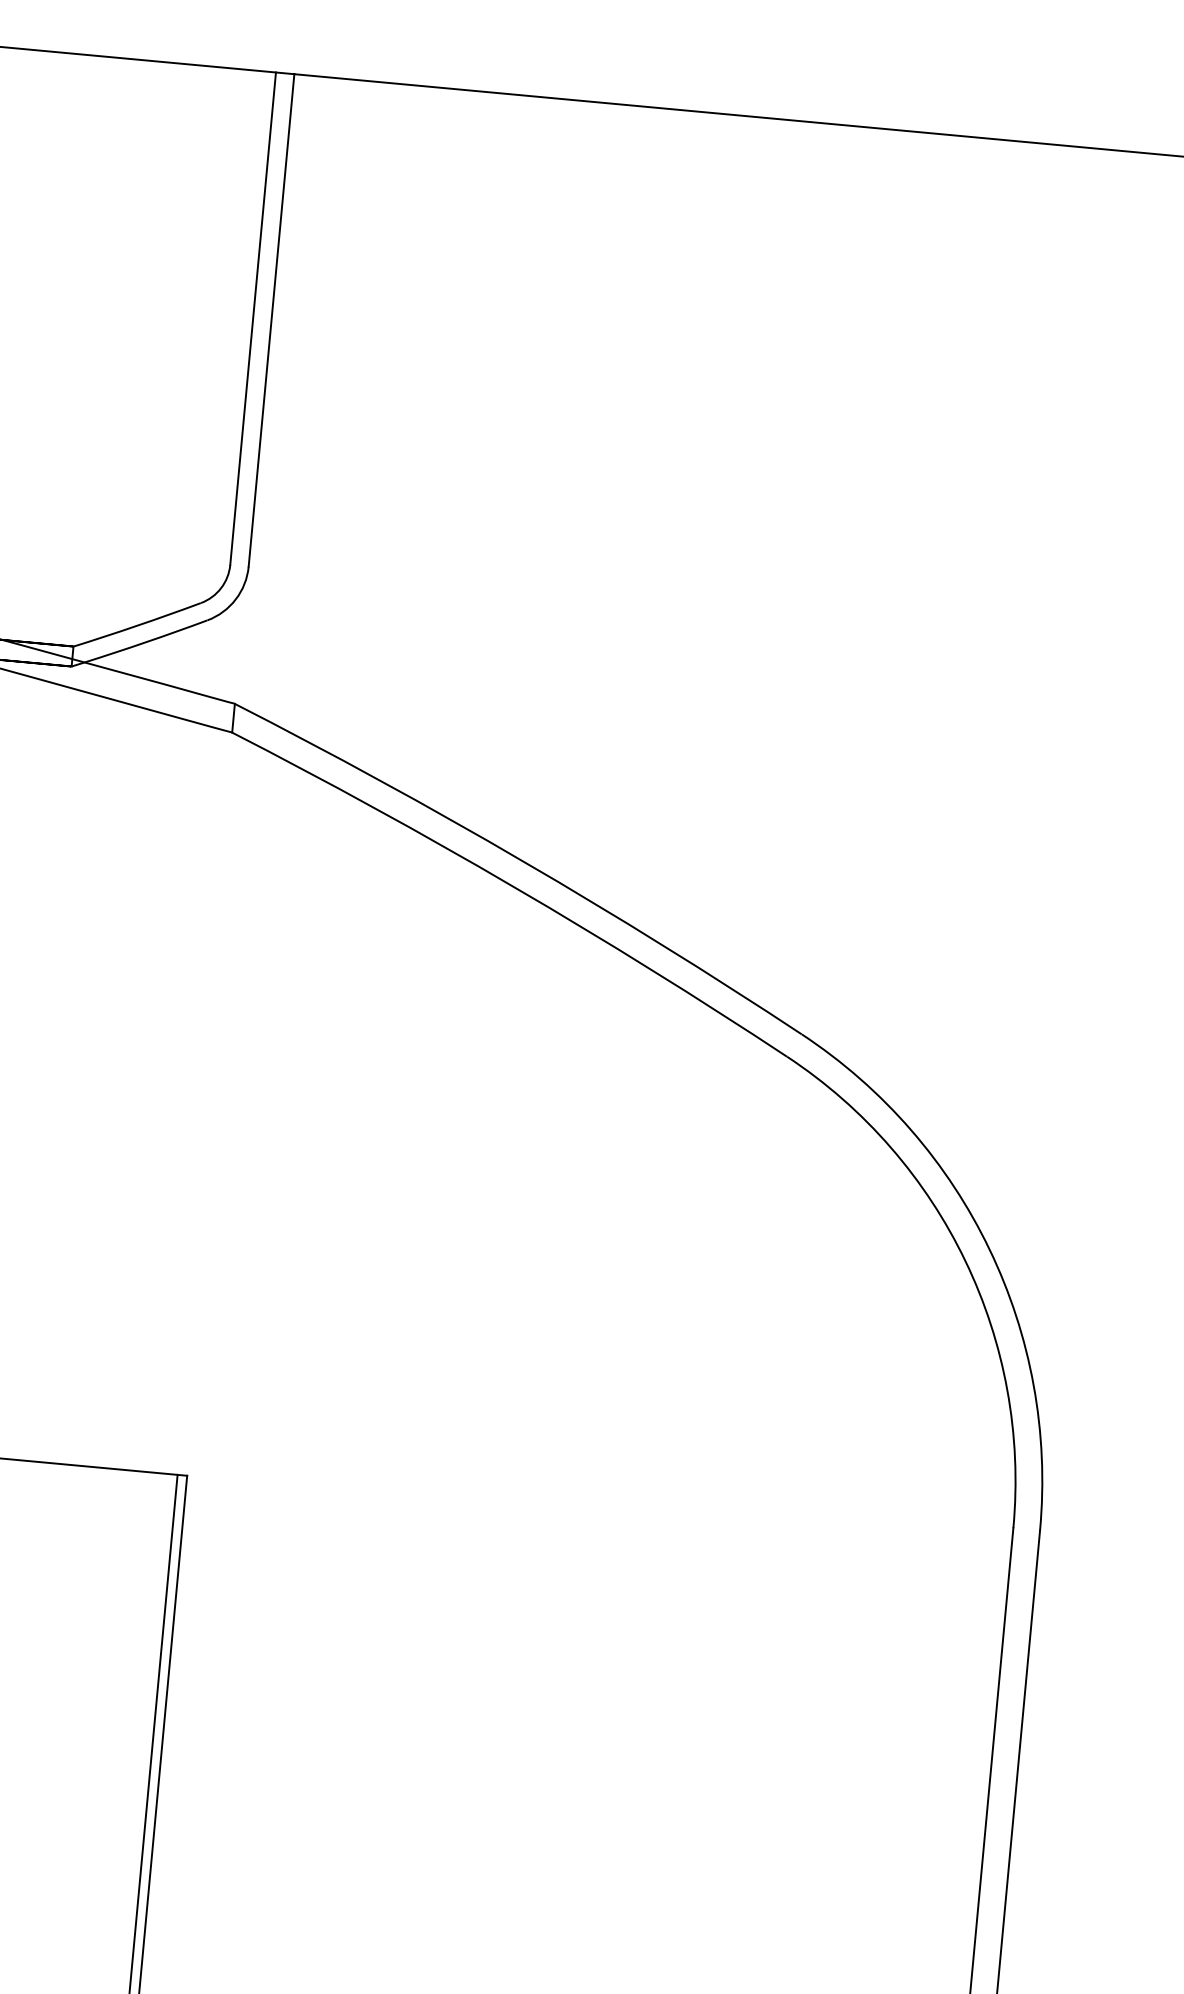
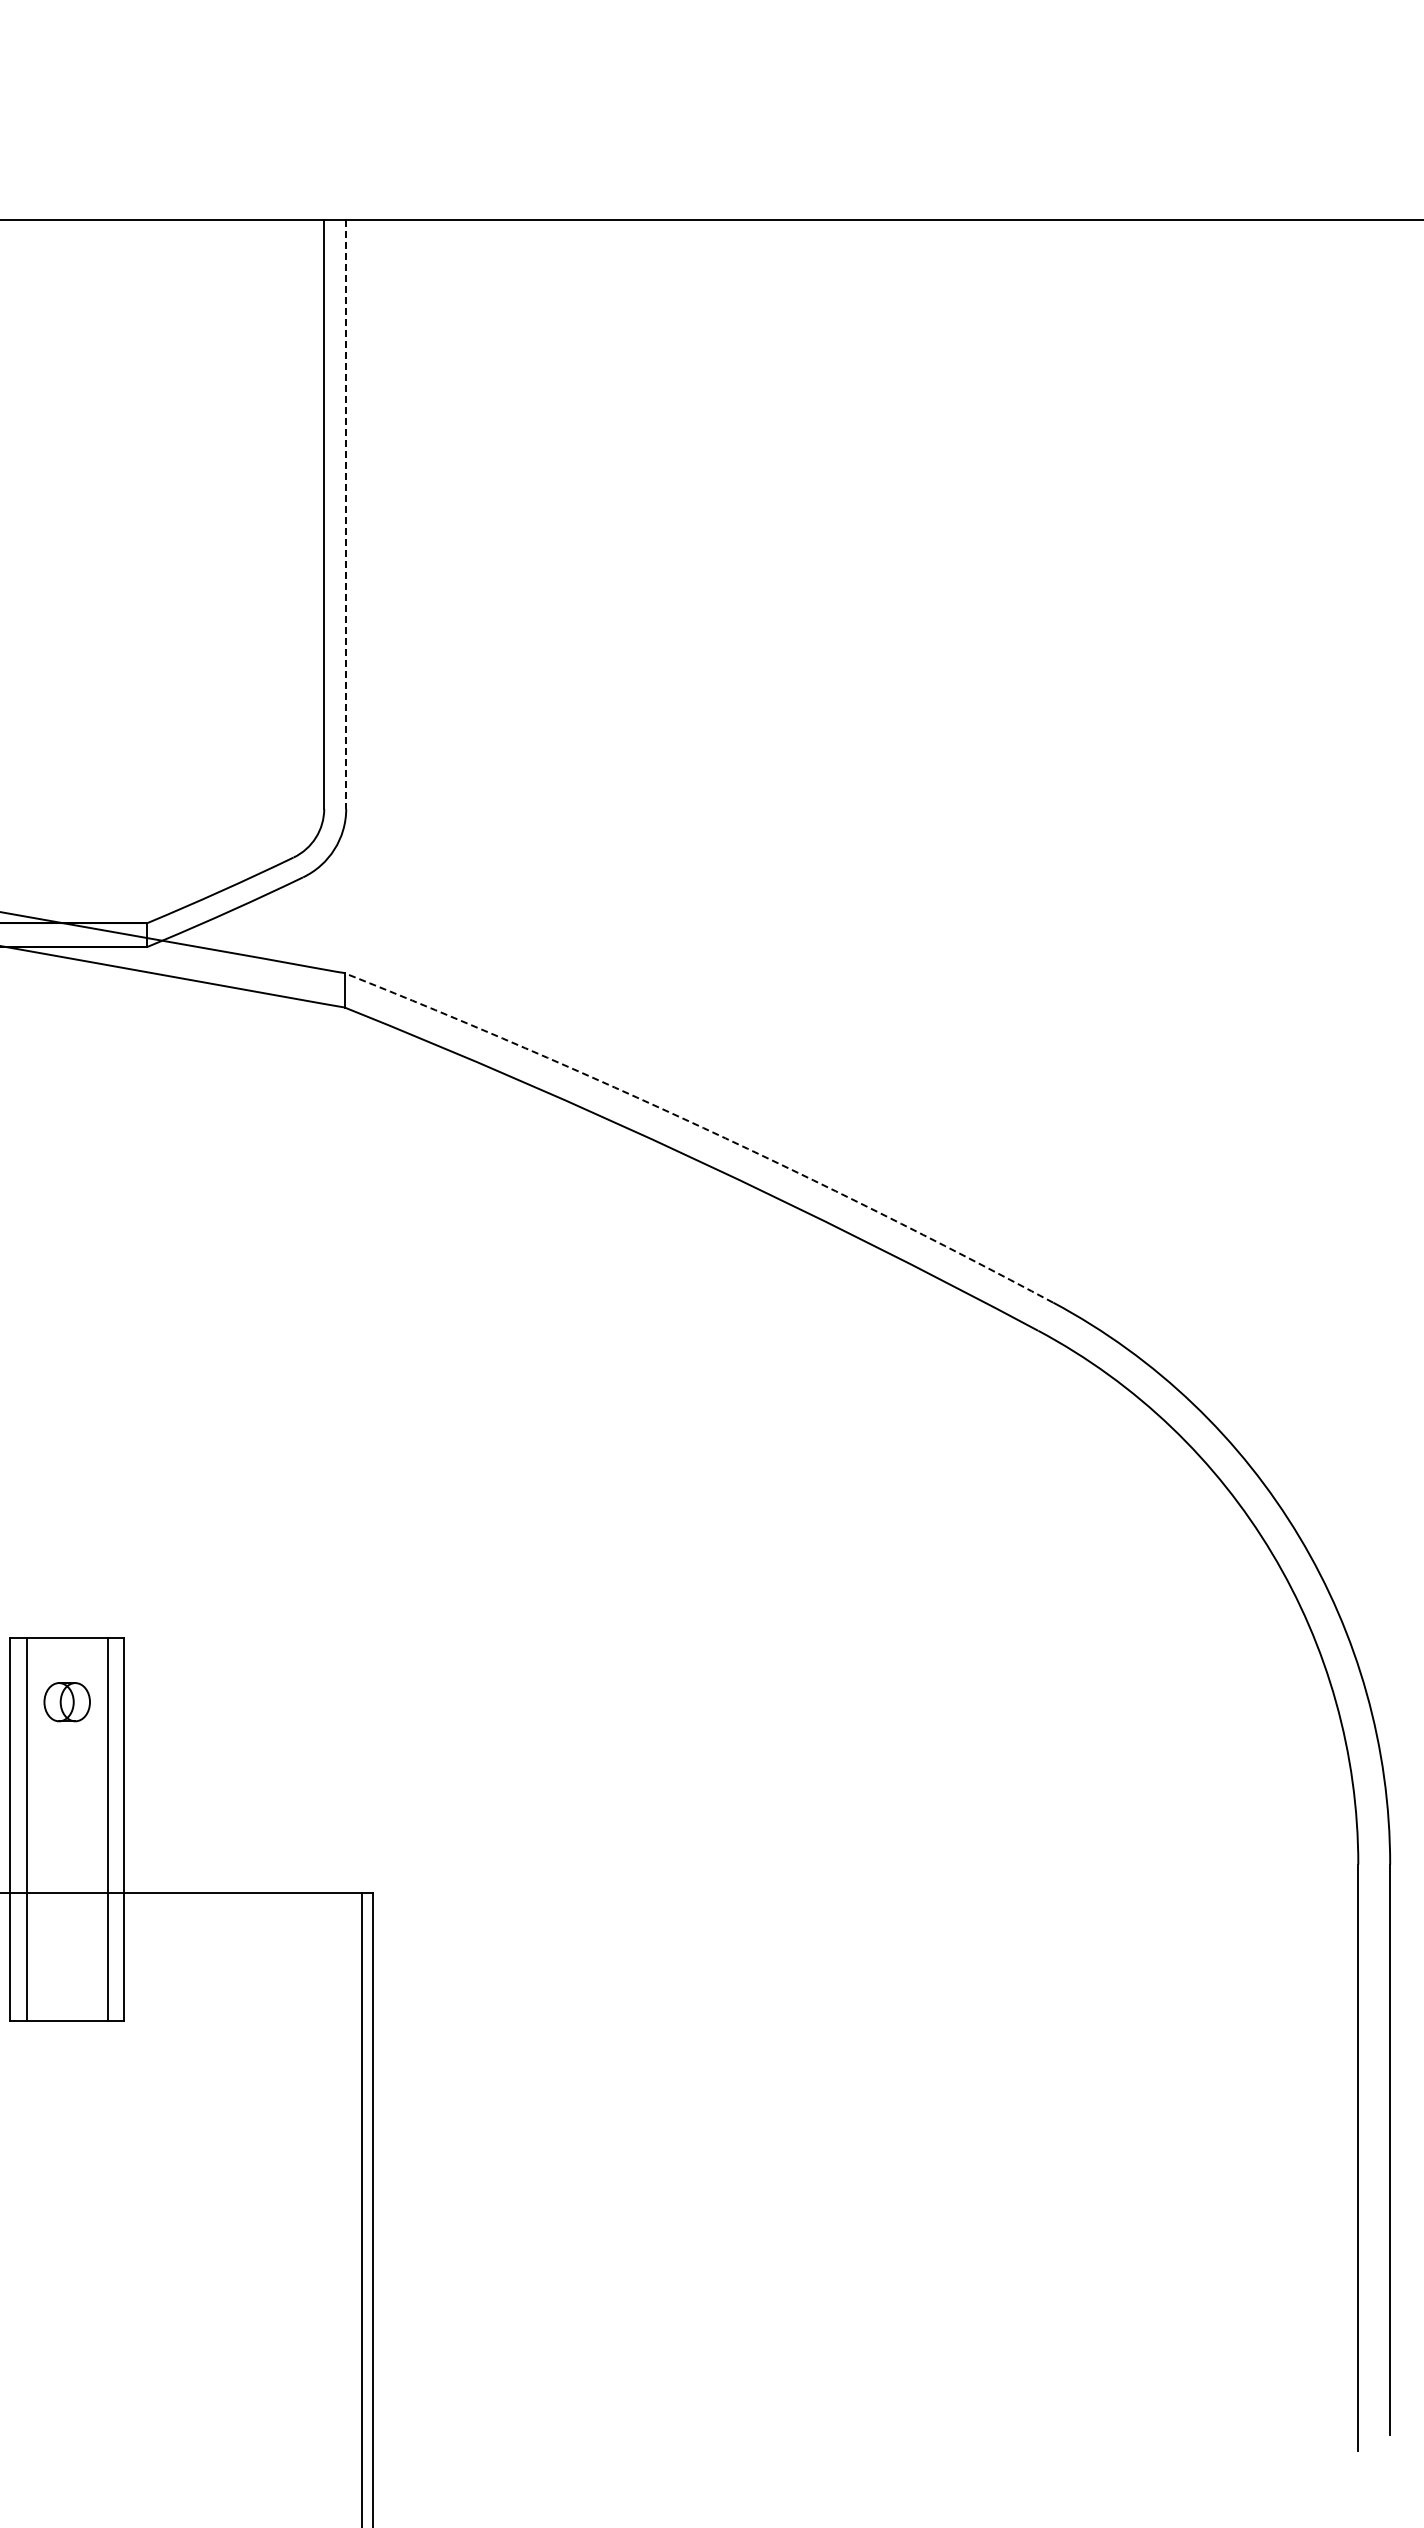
line: (271, 321) -> (346, 515), solid -> dashed
arc: (522, 861) -> (703, 1128), solid -> dashed

